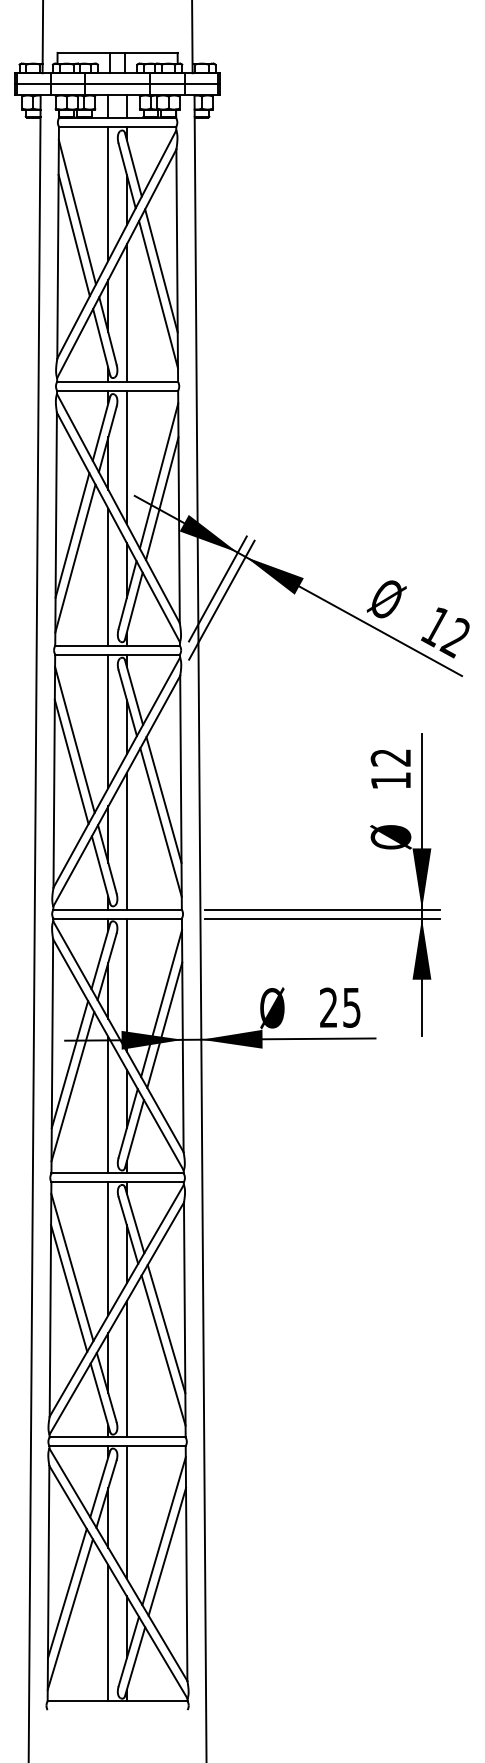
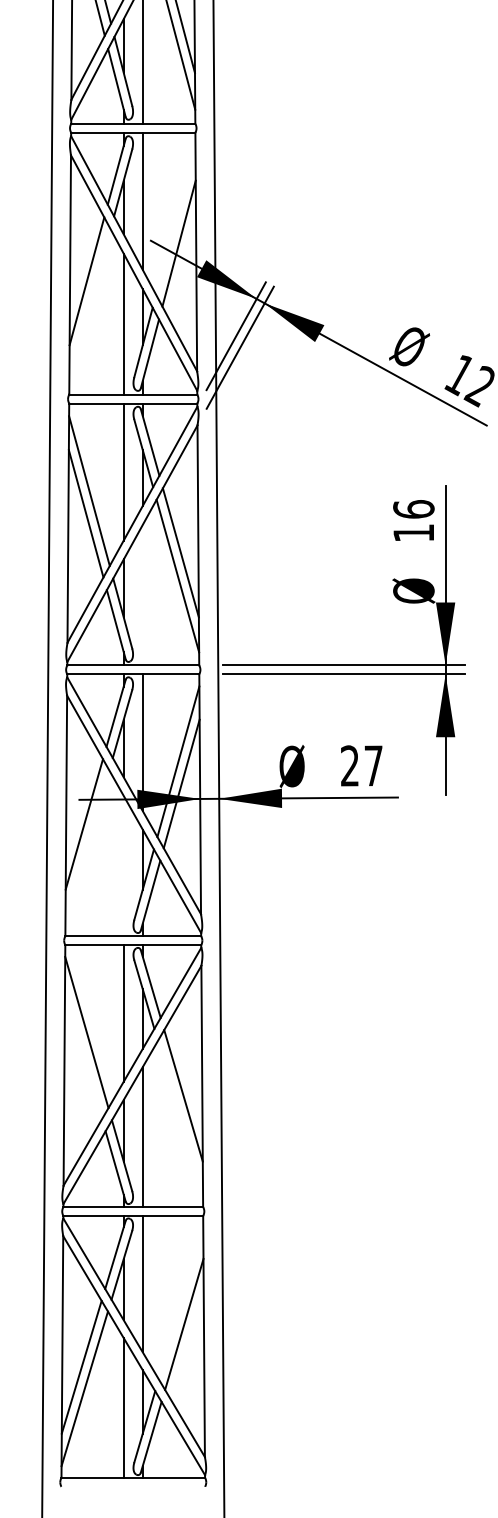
line: (158, 475) -> (175, 219), removed
line: (75, 558) -> (90, 304), removed
text: (390, 757) -> (413, 509), 12 -> 16
line: (126, 840) -> (142, 594), removed
text: (351, 1007) -> (373, 765), 25 -> 27
line: (72, 1086) -> (86, 846), removed
line: (108, 1104) -> (123, 865), removed
line: (69, 1288) -> (83, 1054), removed
line: (163, 1350) -> (180, 1117), removed
line: (163, 1531) -> (180, 1303), removed

